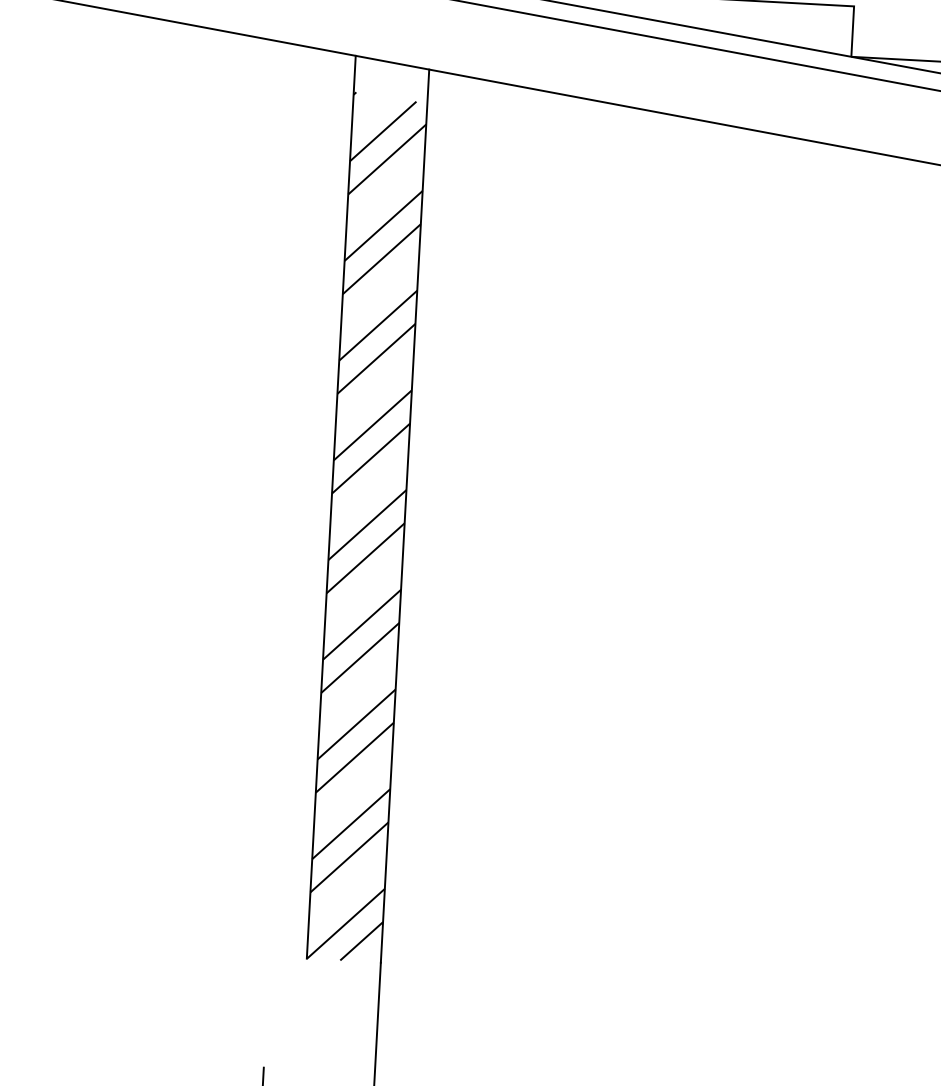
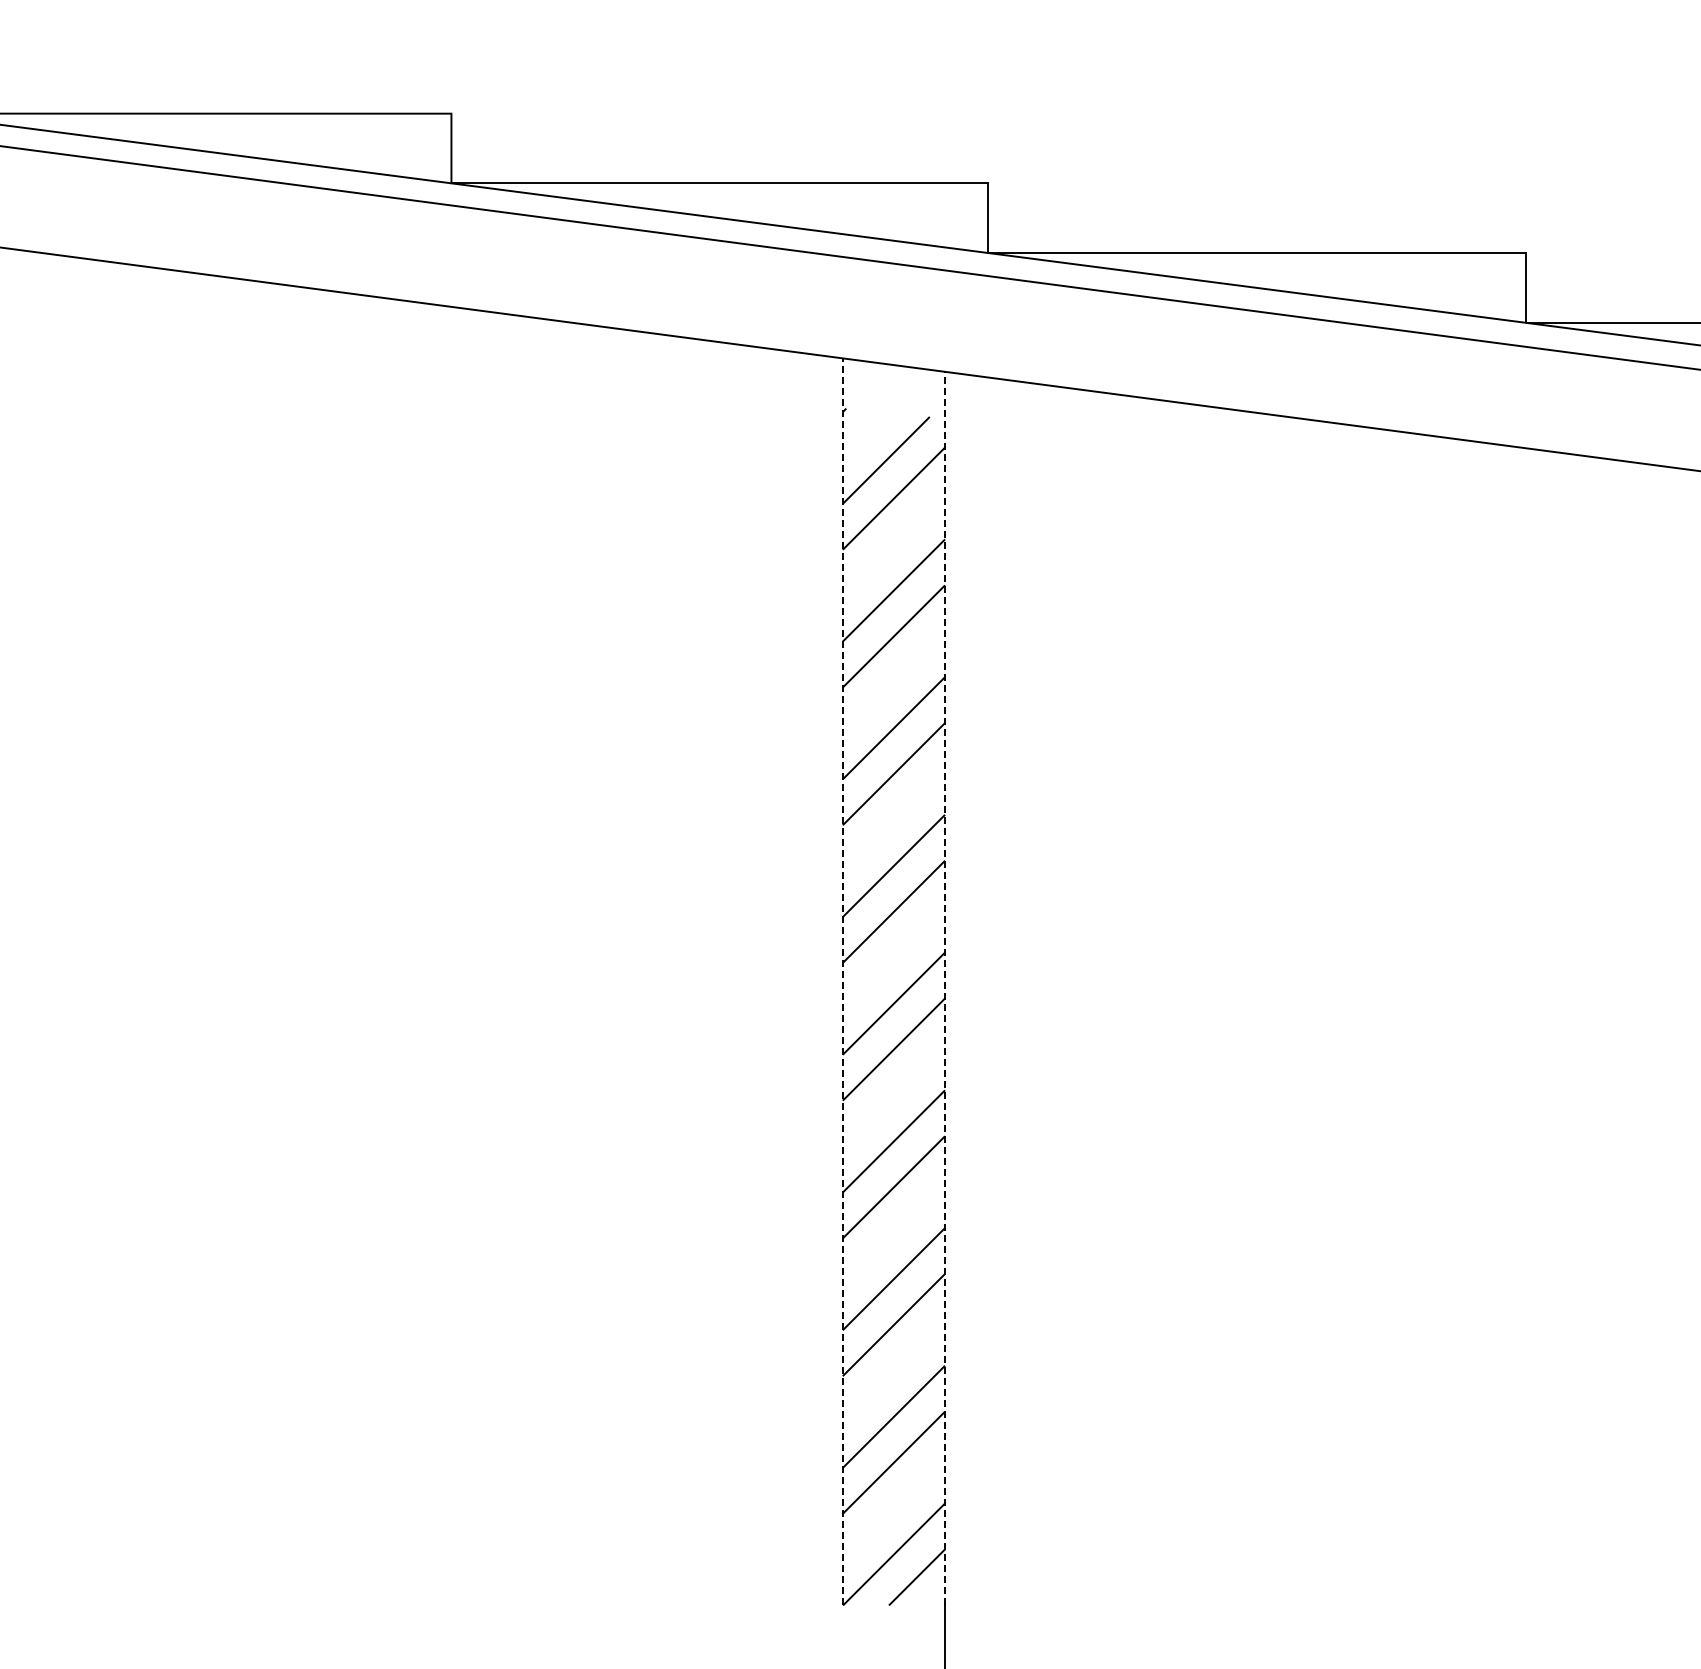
line: (331, 506) -> (842, 981), solid -> dashed
line: (405, 516) -> (945, 988), solid -> dashed

